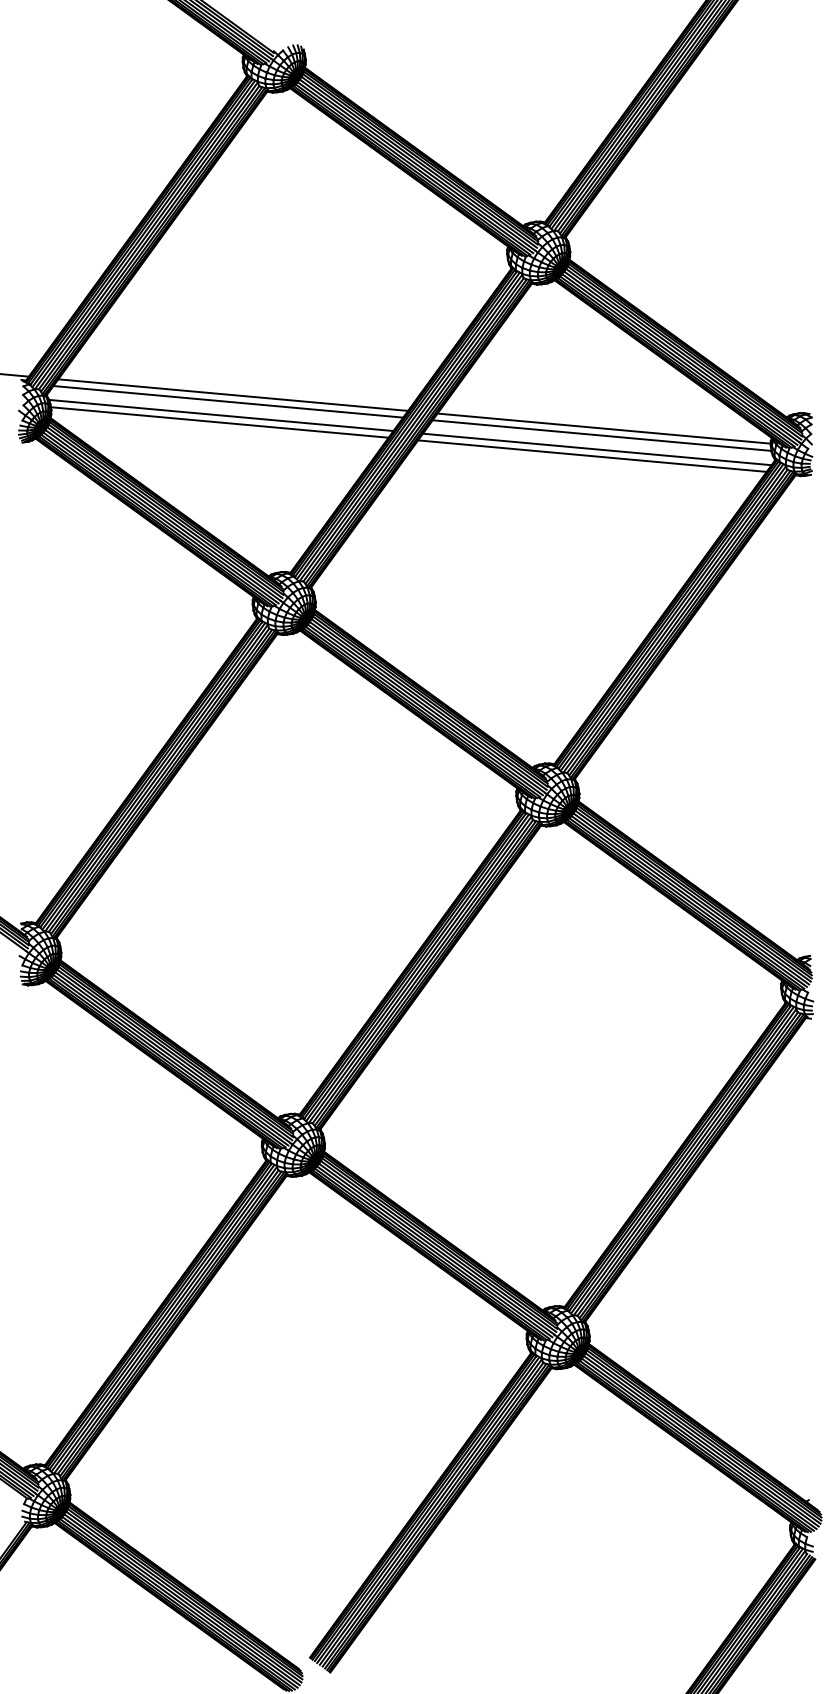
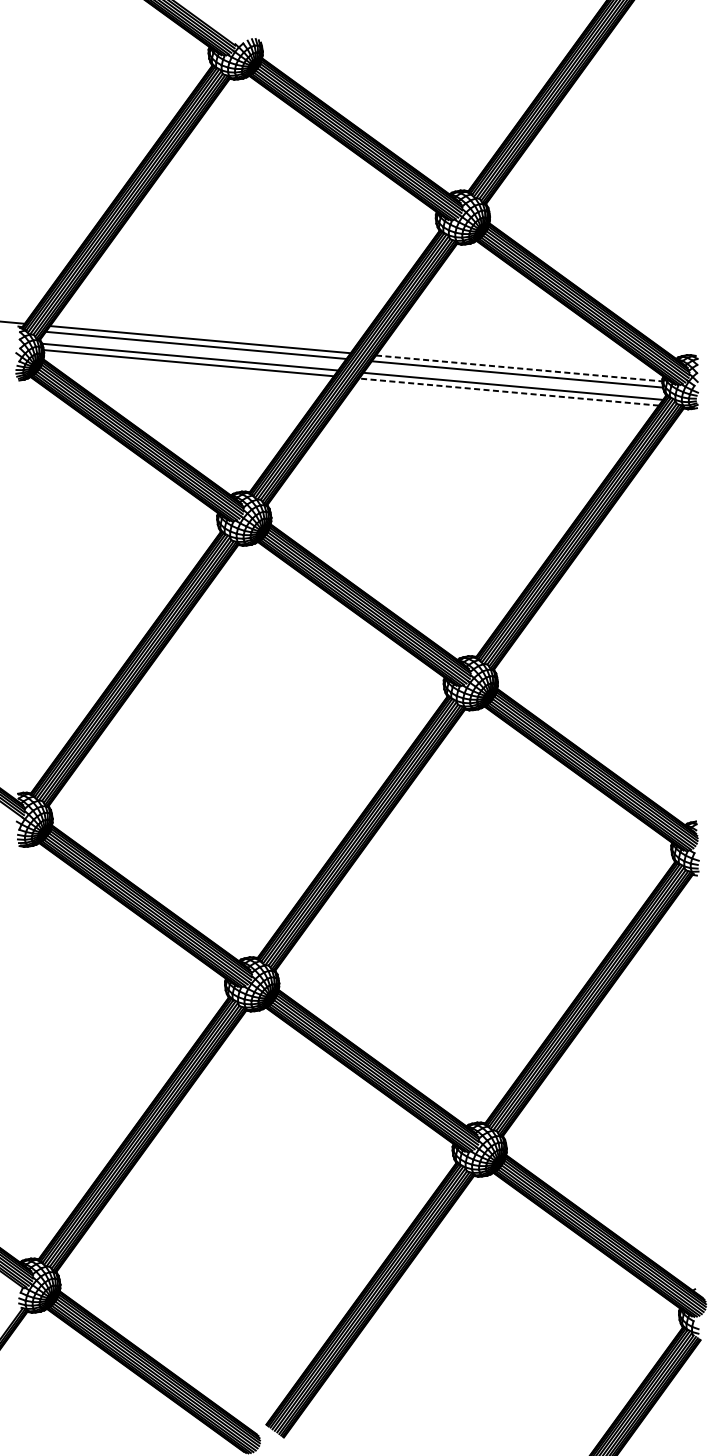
line: (604, 428) -> (519, 368), solid -> dashed
line: (591, 456) -> (508, 392), solid -> dashed

